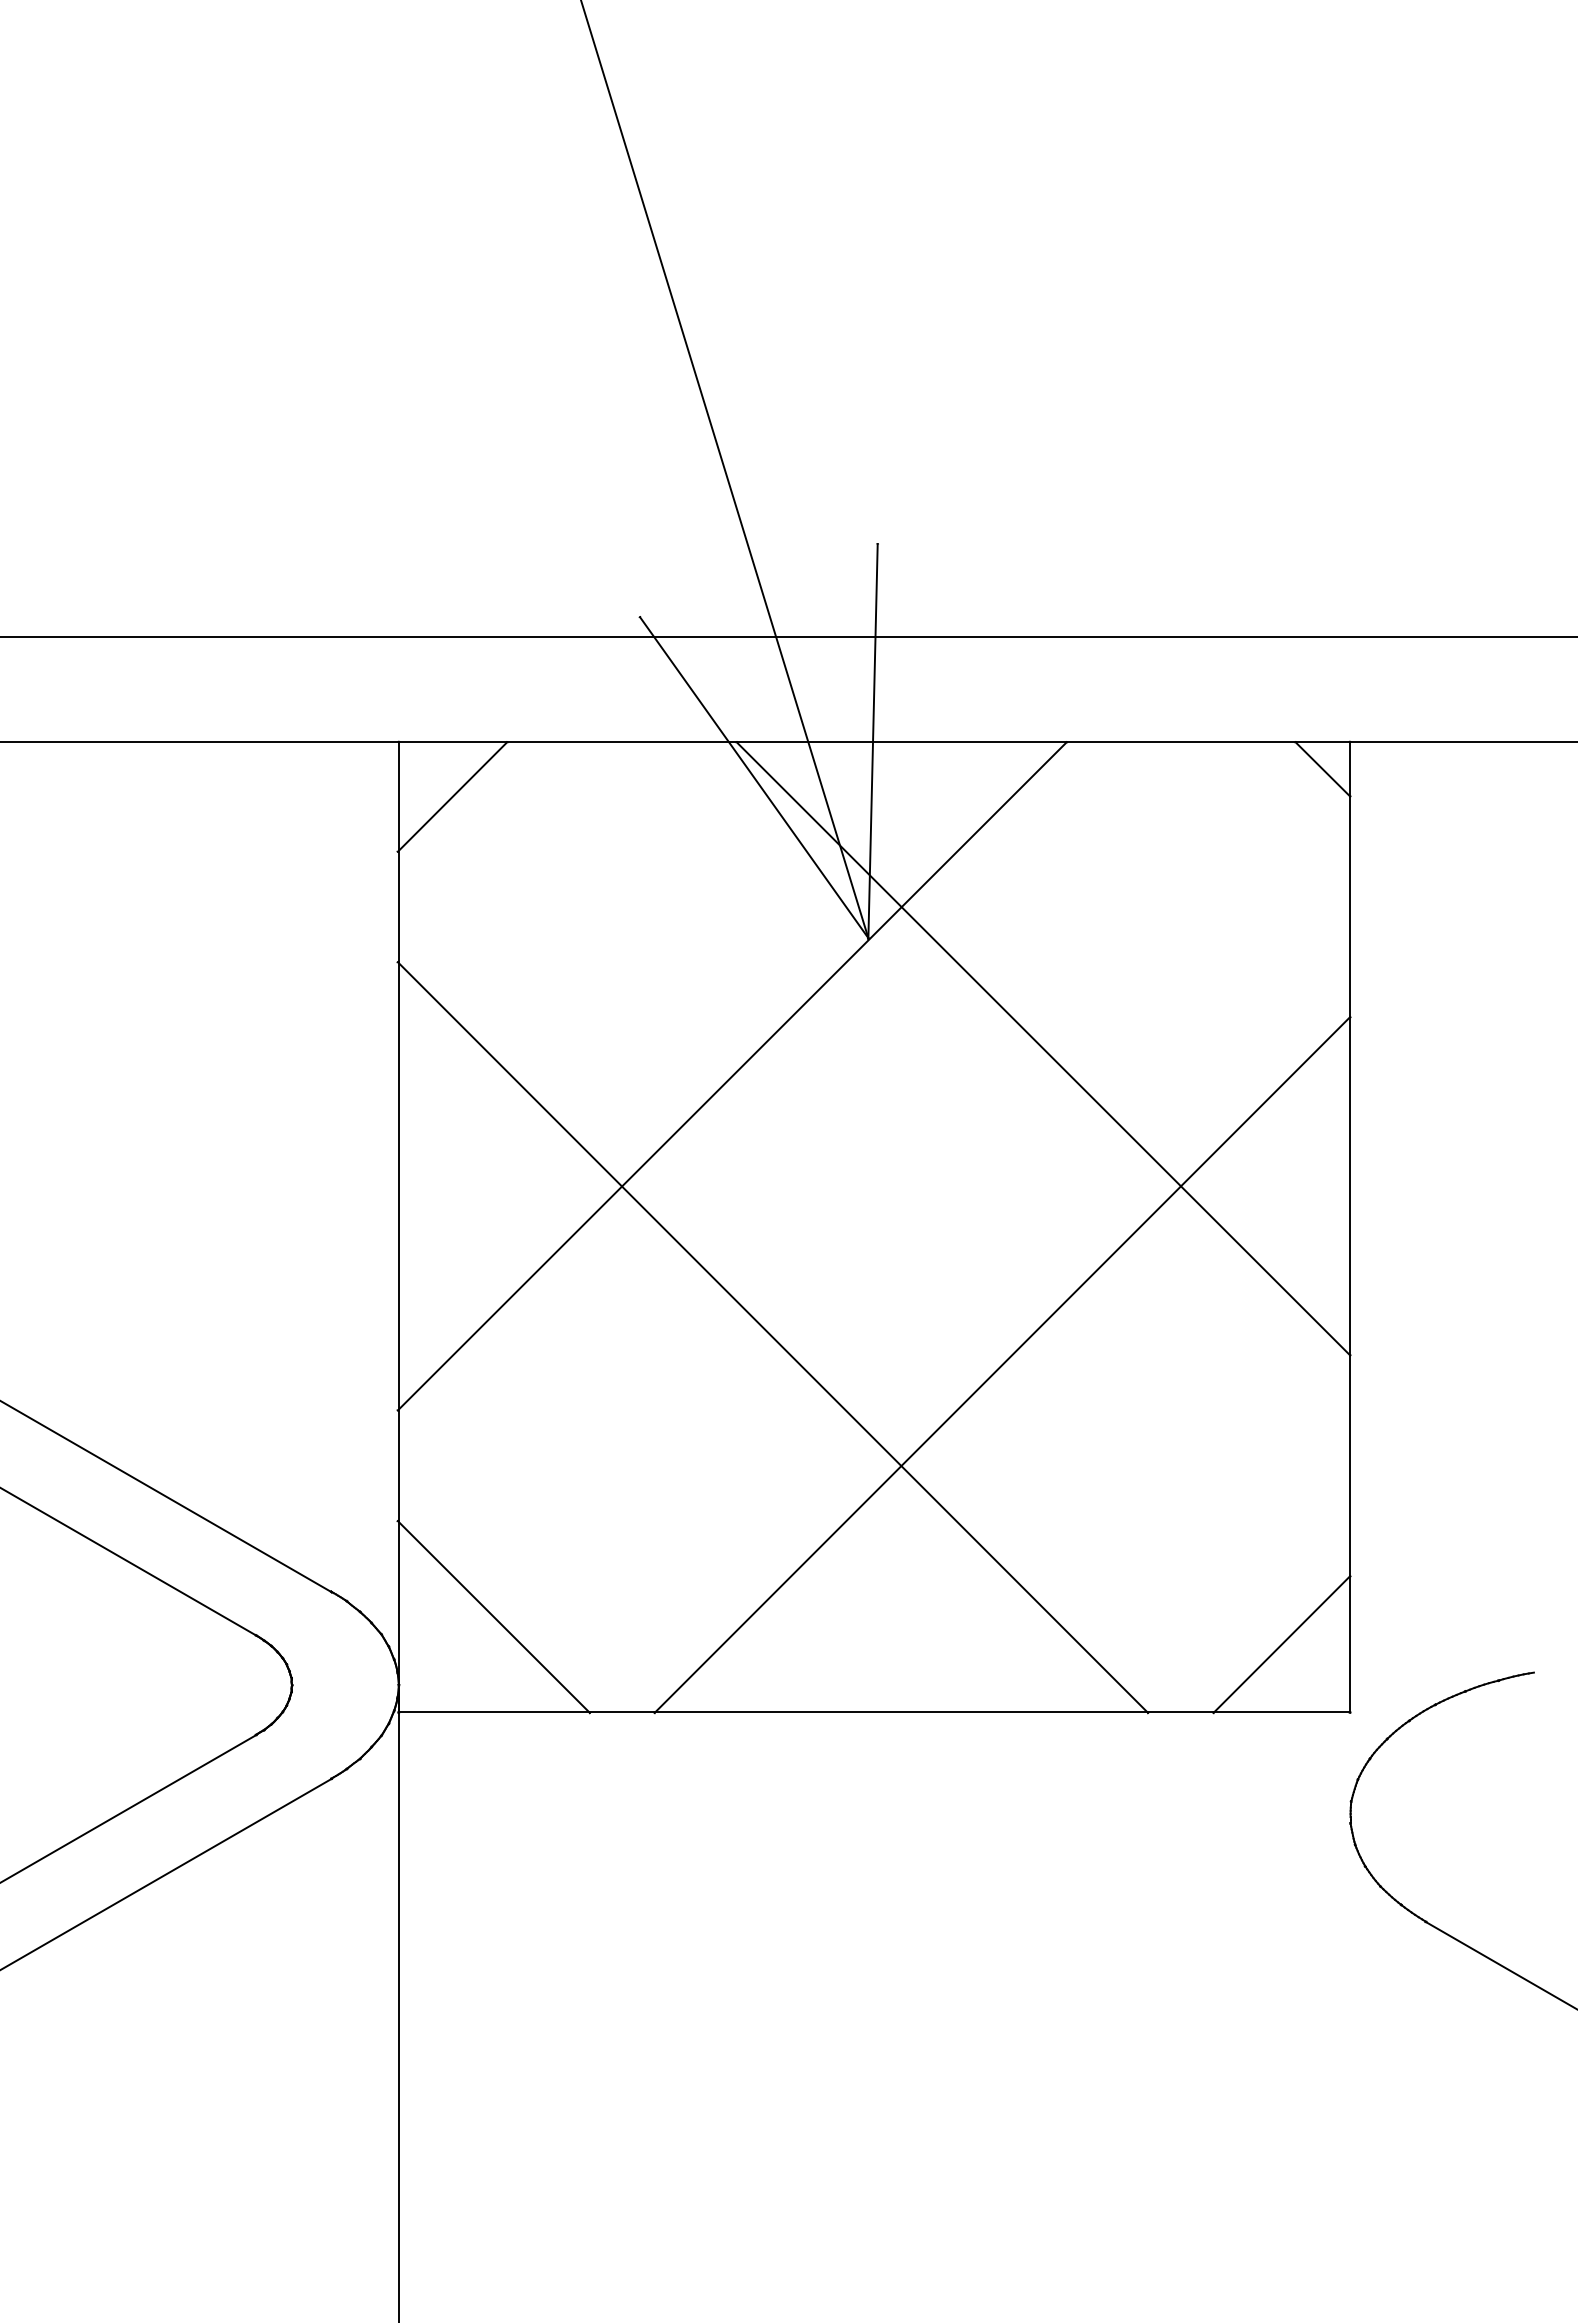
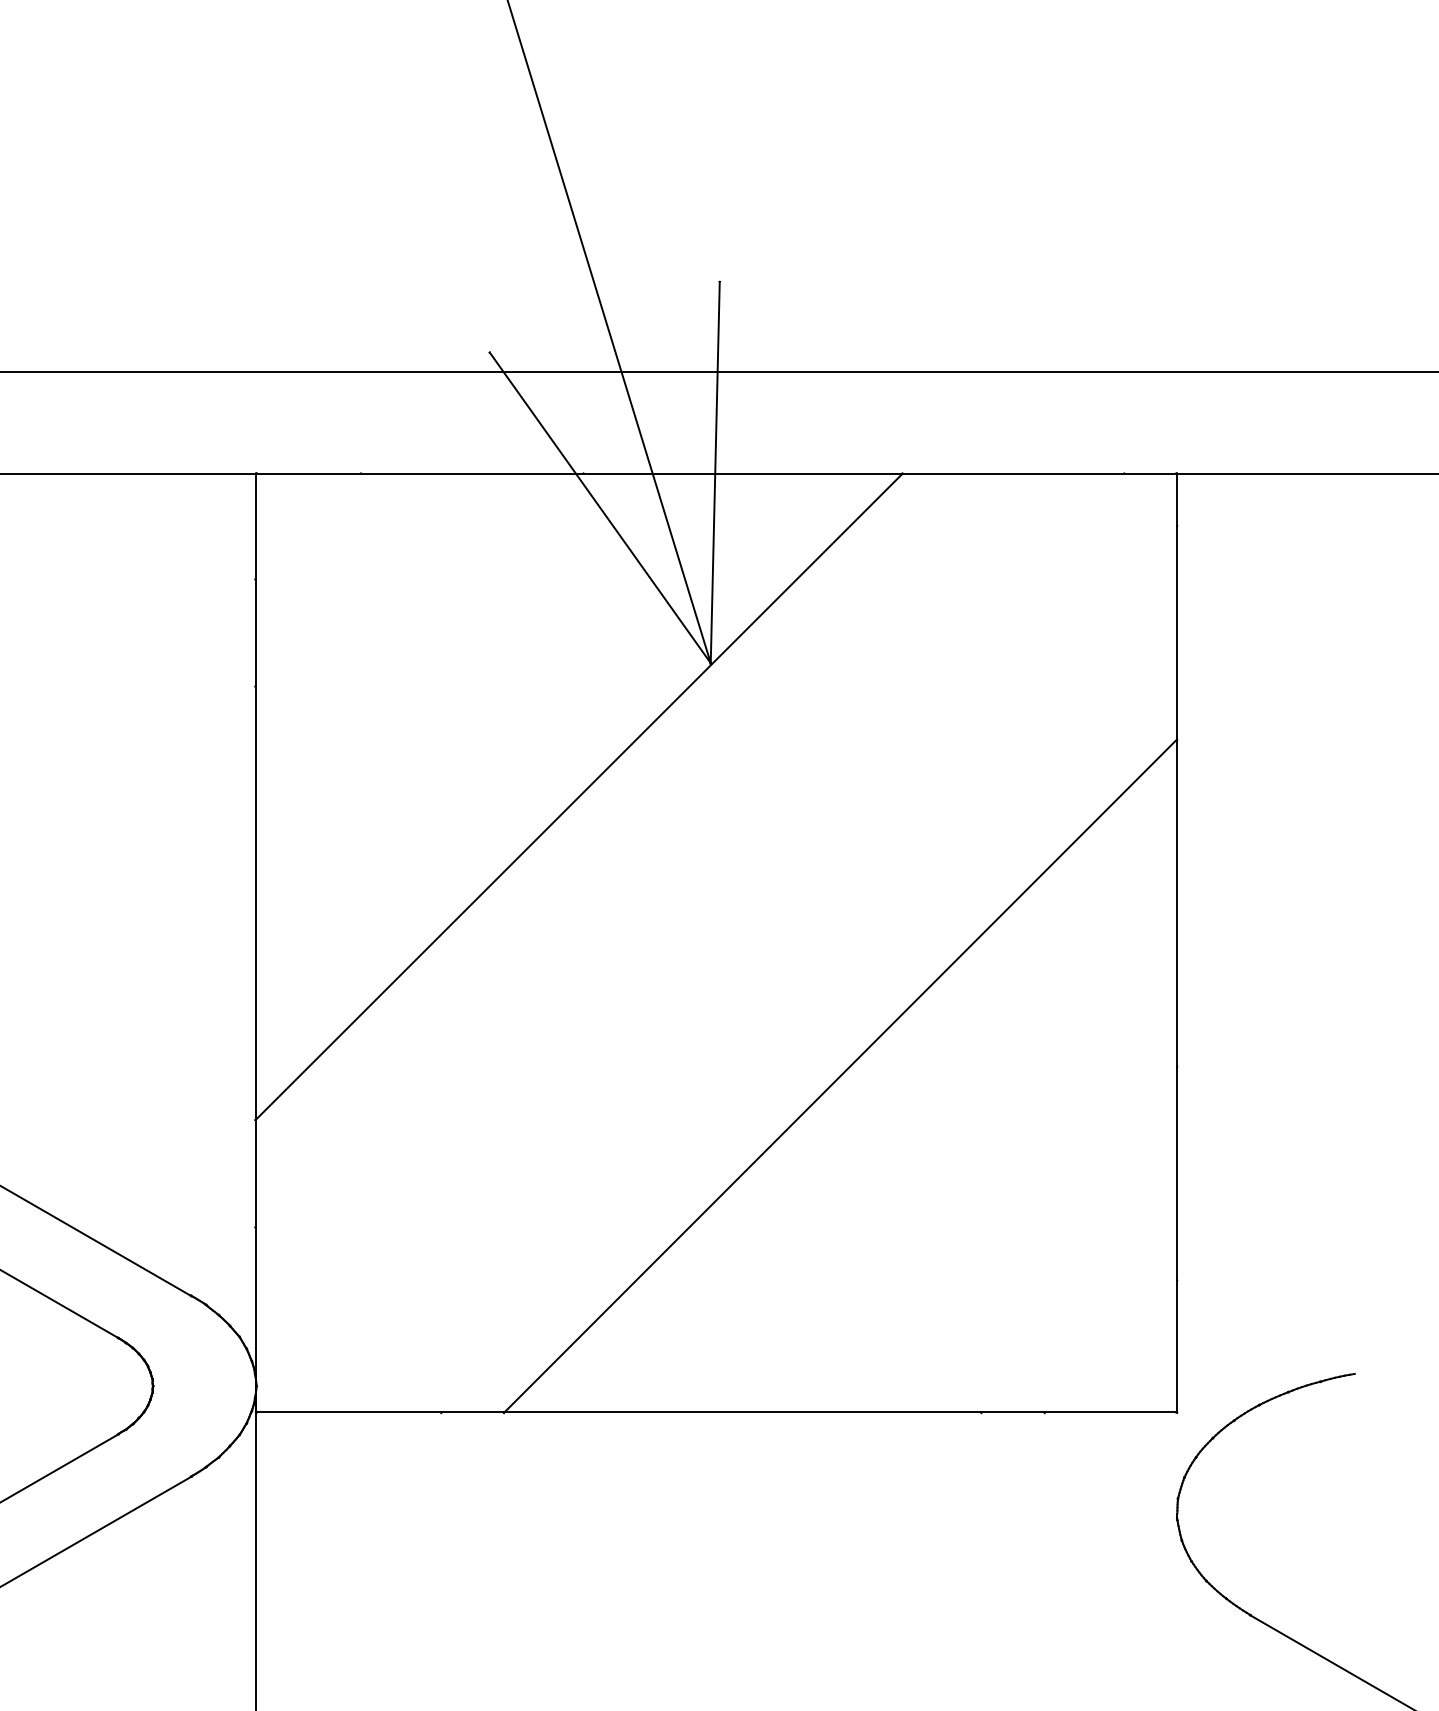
line: (1322, 769) -> (1150, 499), removed
line: (452, 796) -> (308, 526), removed
line: (1043, 1048) -> (880, 769), removed
line: (772, 1337) -> (617, 1049), removed
line: (493, 1616) -> (347, 1319), removed
line: (1281, 1644) -> (1110, 1346), removed

